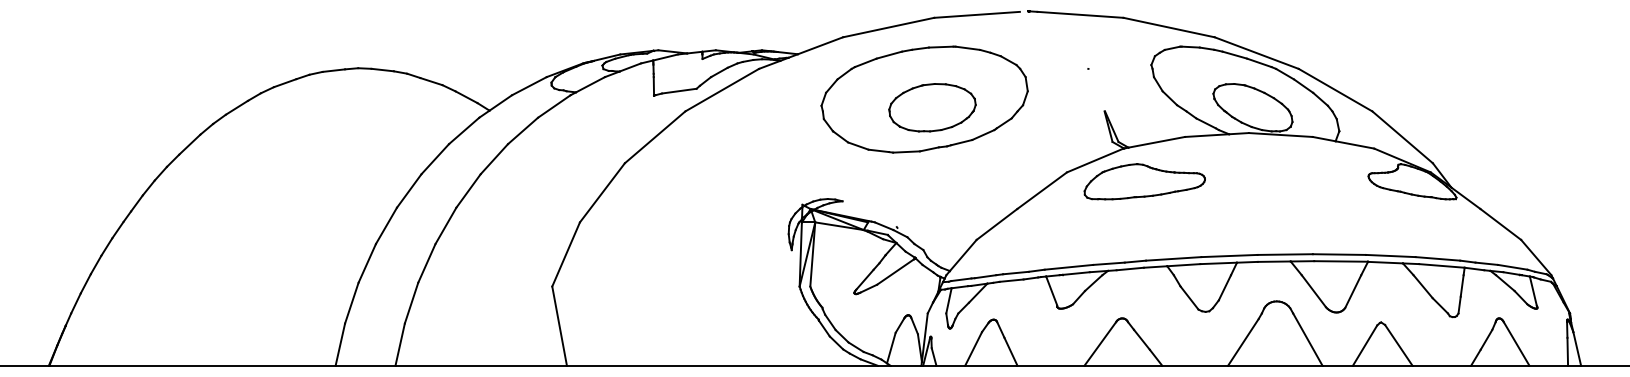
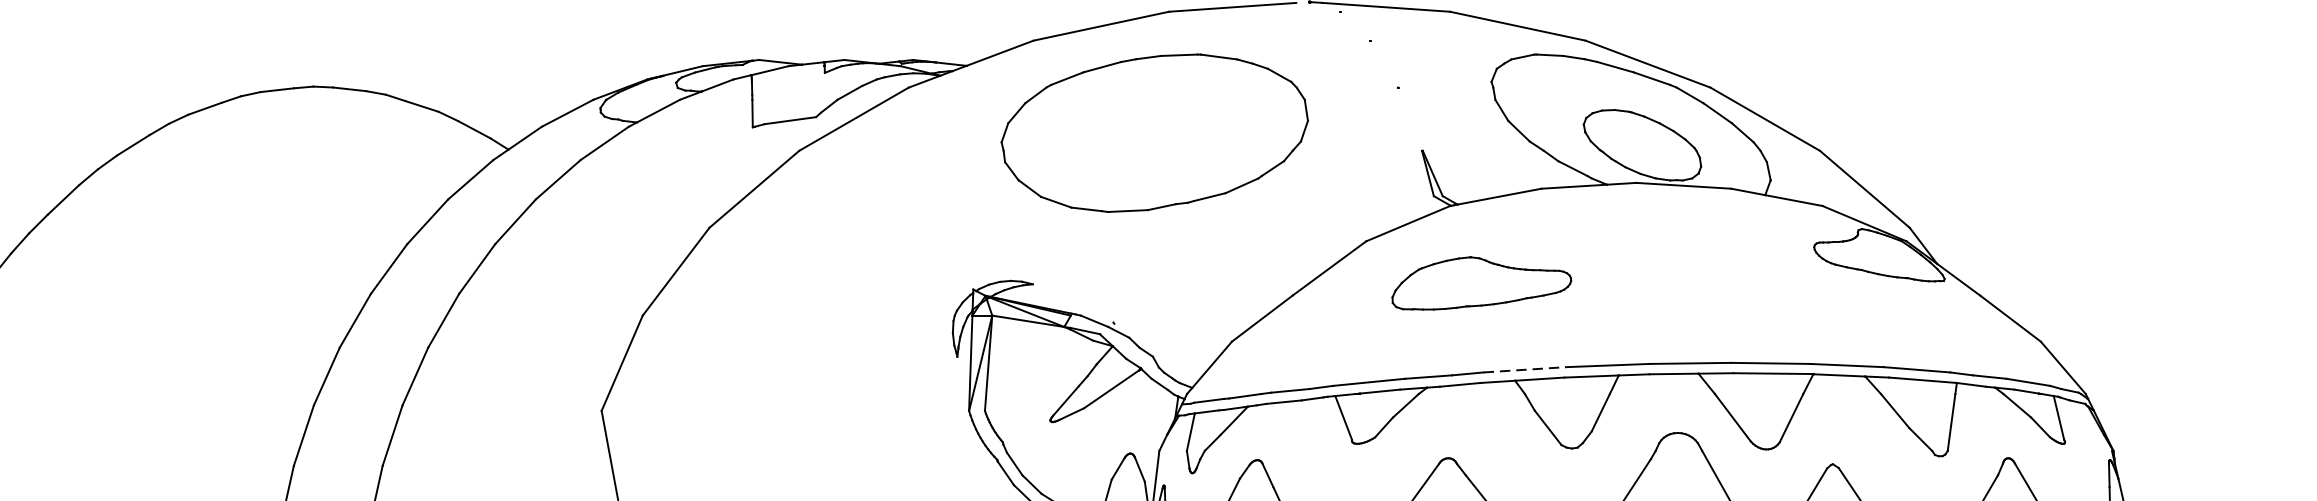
part: (932, 107) -> (1166, 144), removed
part: (1144, 181) -> (1481, 283), moved
line: (1173, 258) -> (1524, 369), solid -> dashed

